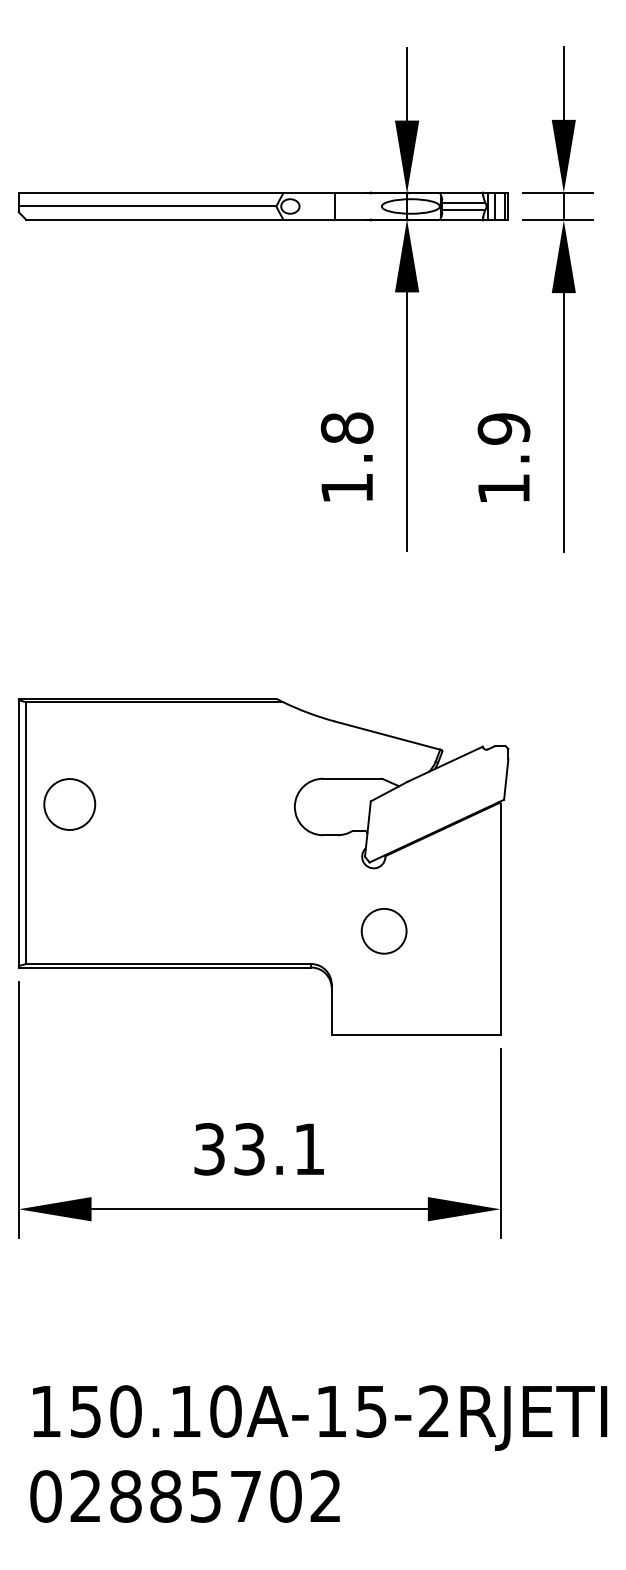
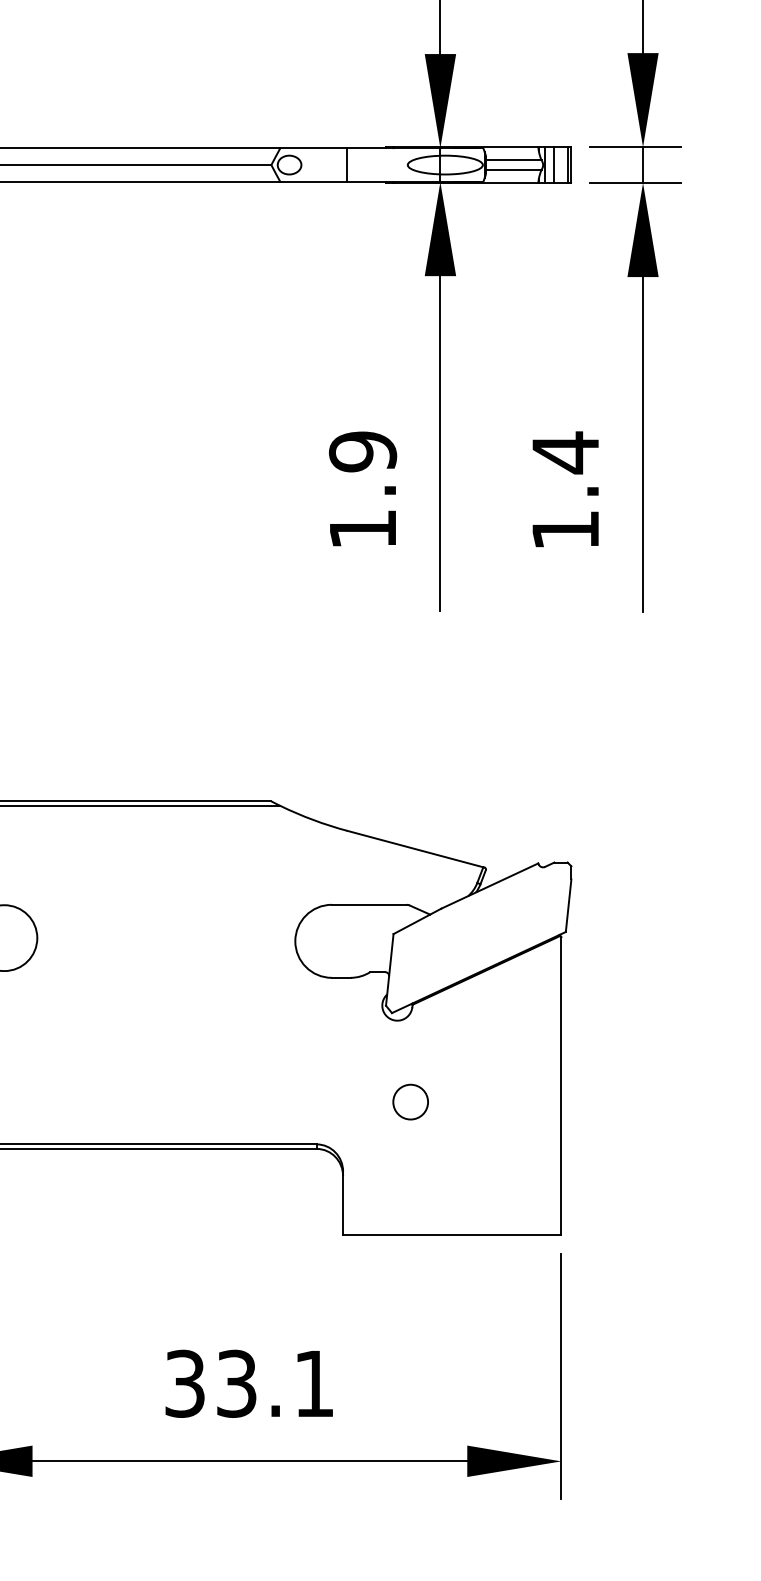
text: (347, 428) -> (363, 452), 1.8 -> 1.9
text: (503, 428) -> (565, 452), 1.9 -> 1.4
circle: (383, 931) -> (409, 1102), size x0.6

